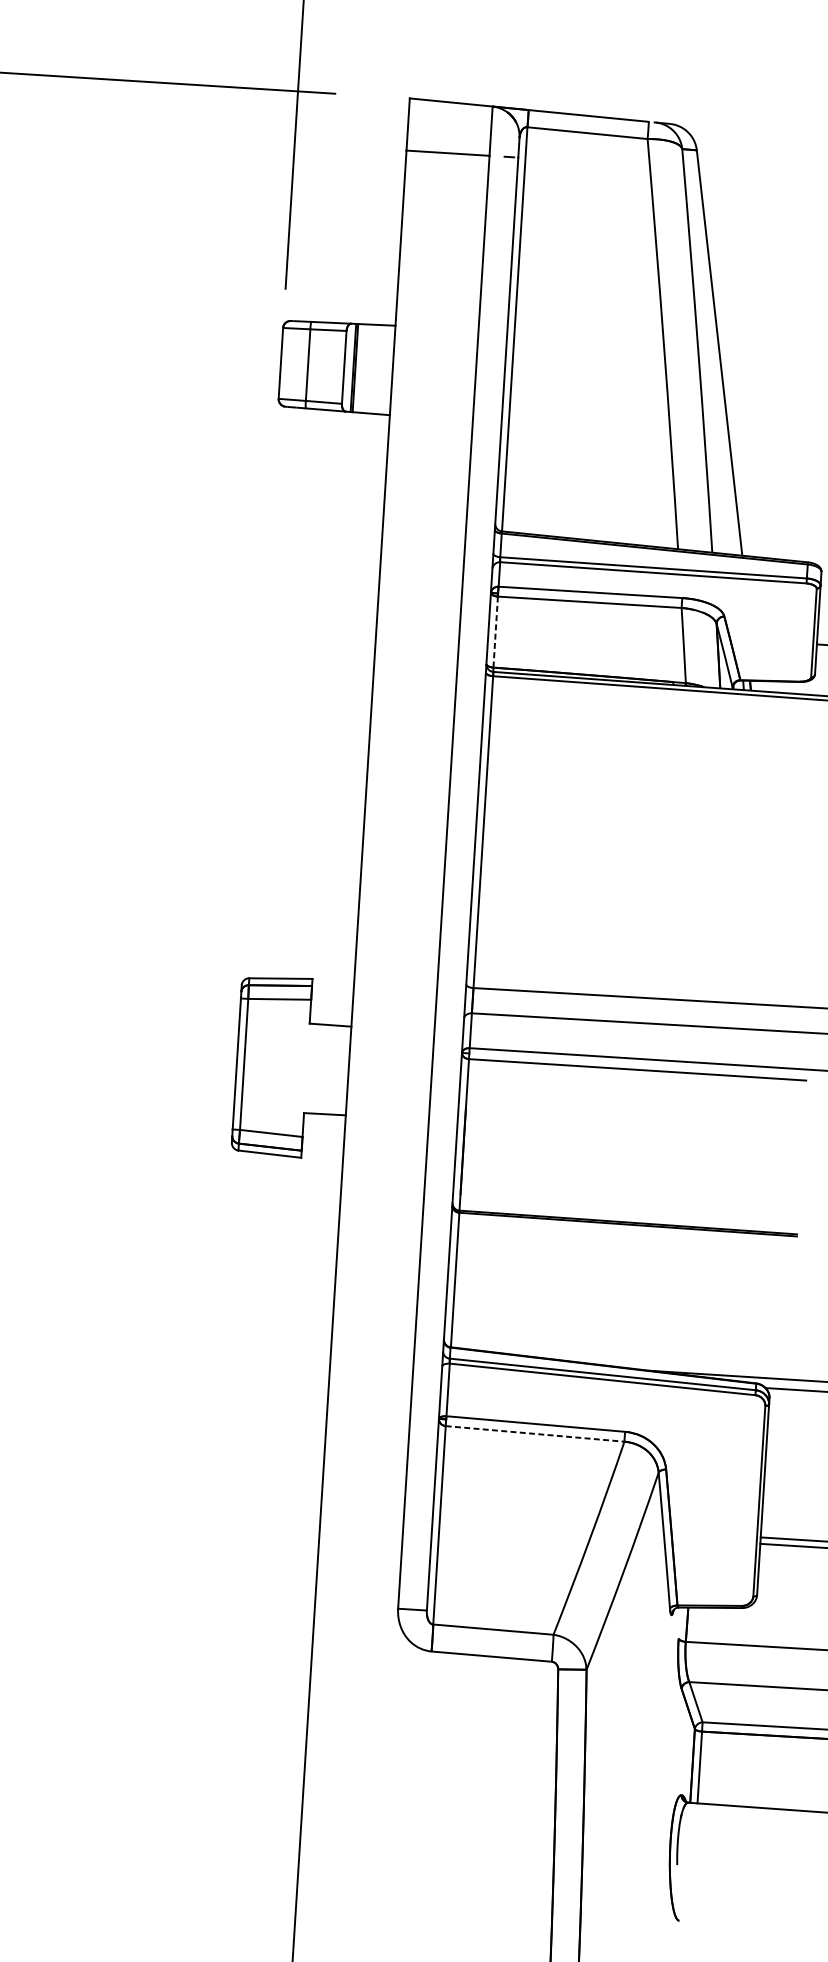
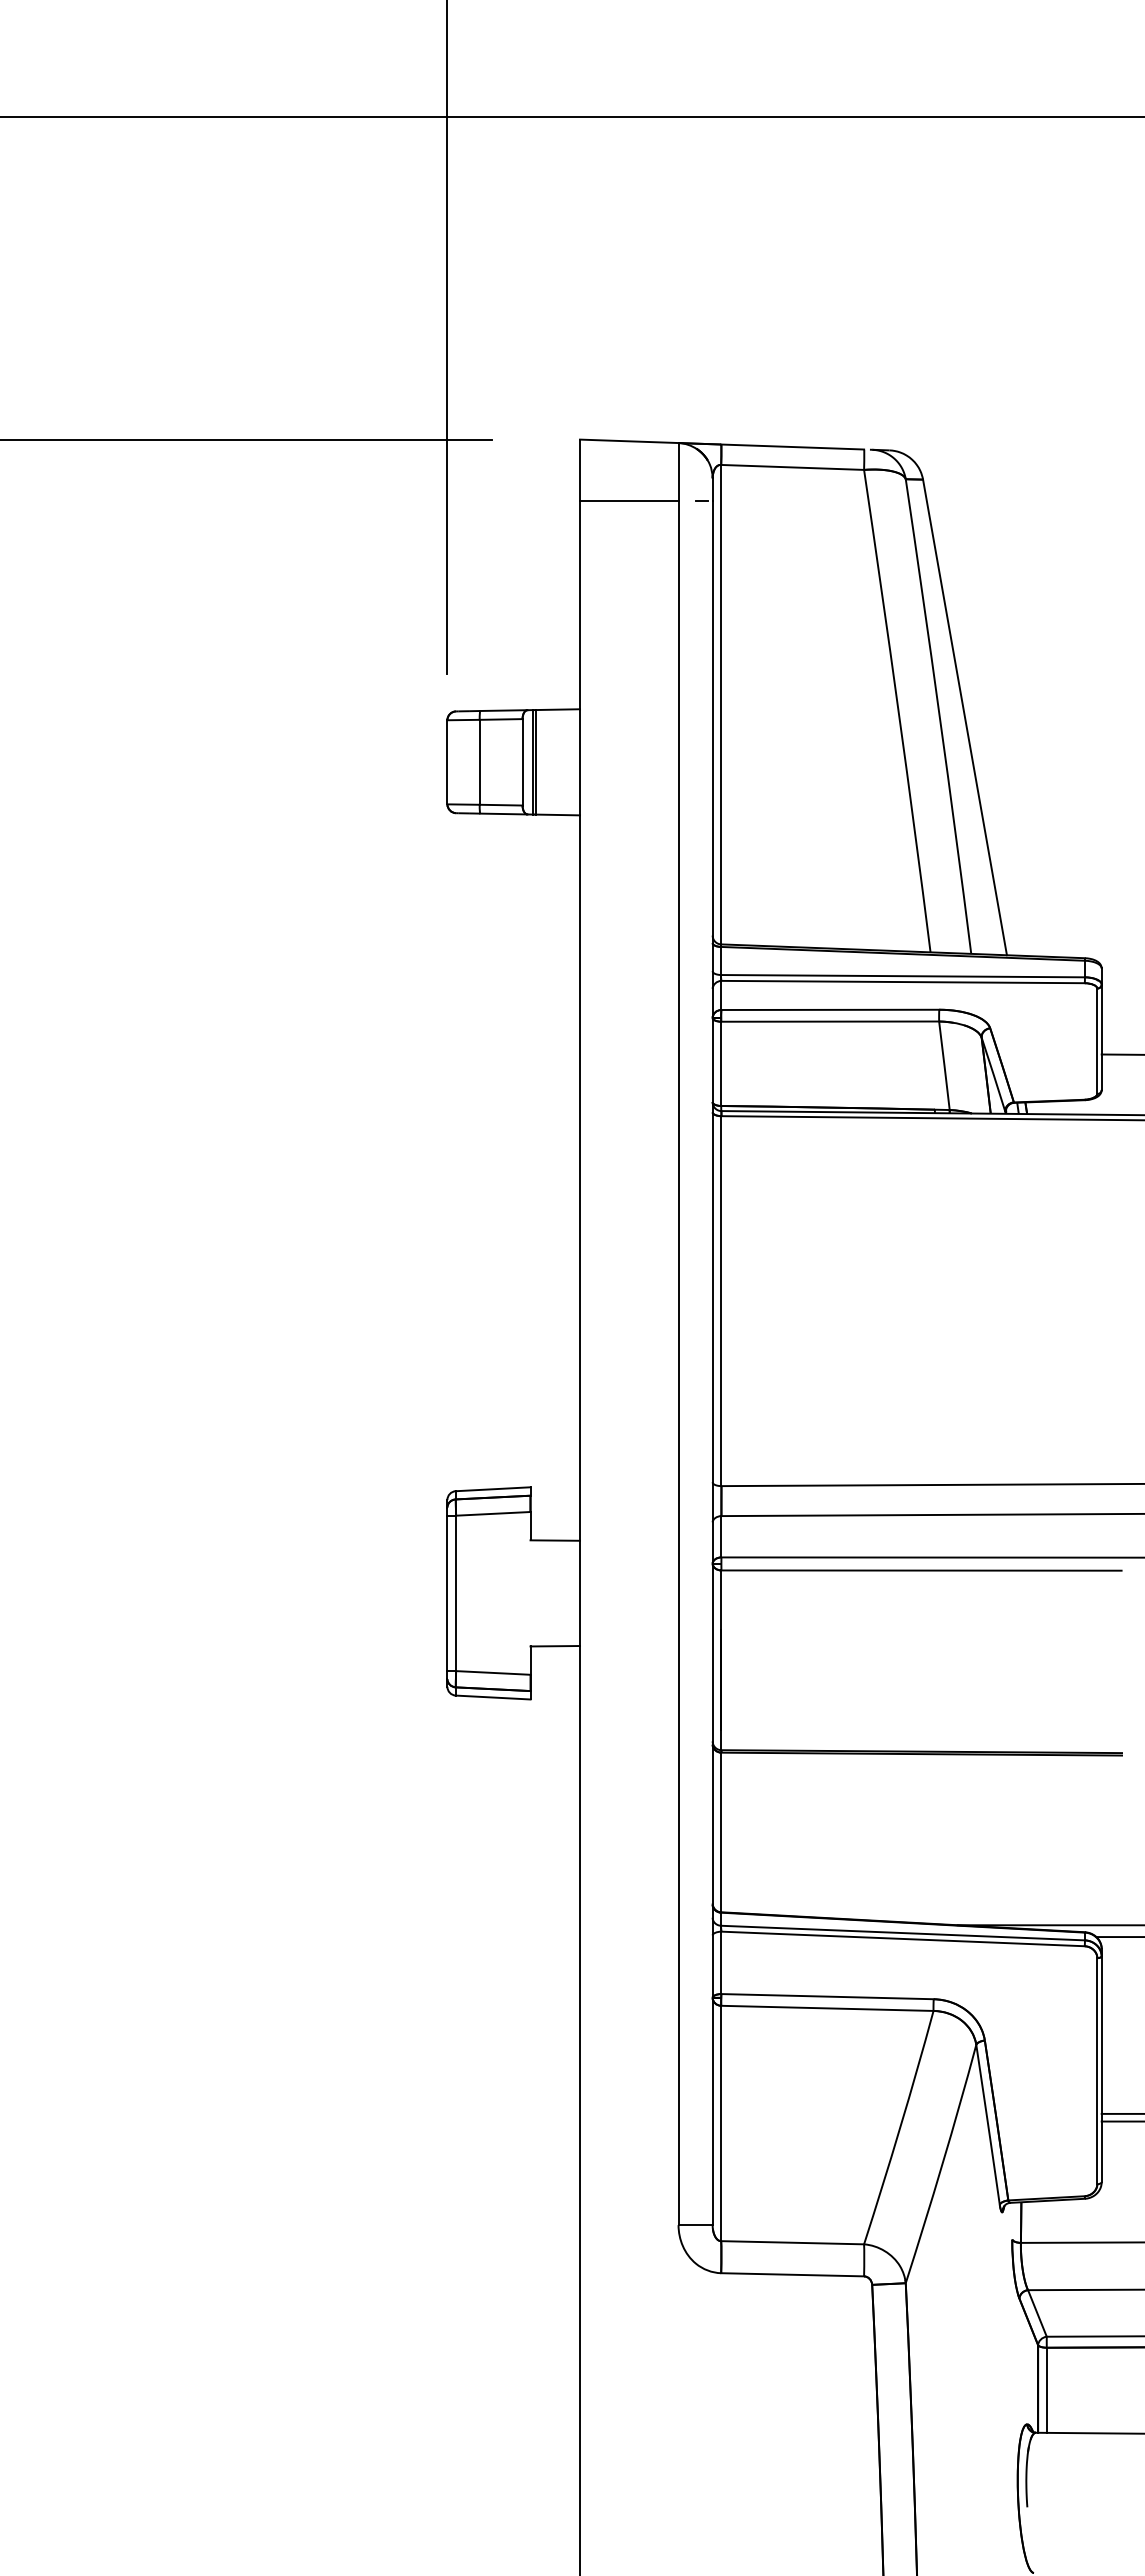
line: (495, 632) -> (721, 1064), dashed -> solid
line: (535, 1434) -> (827, 2008), dashed -> solid

